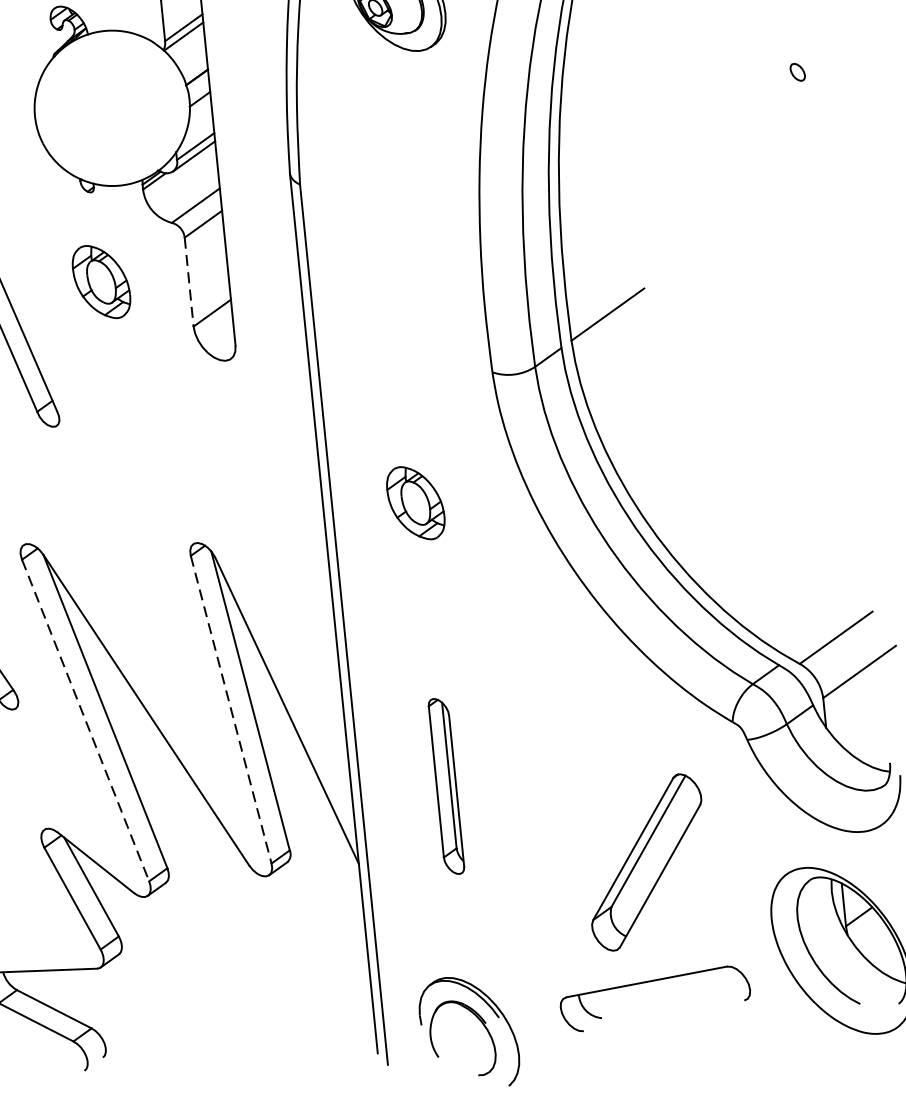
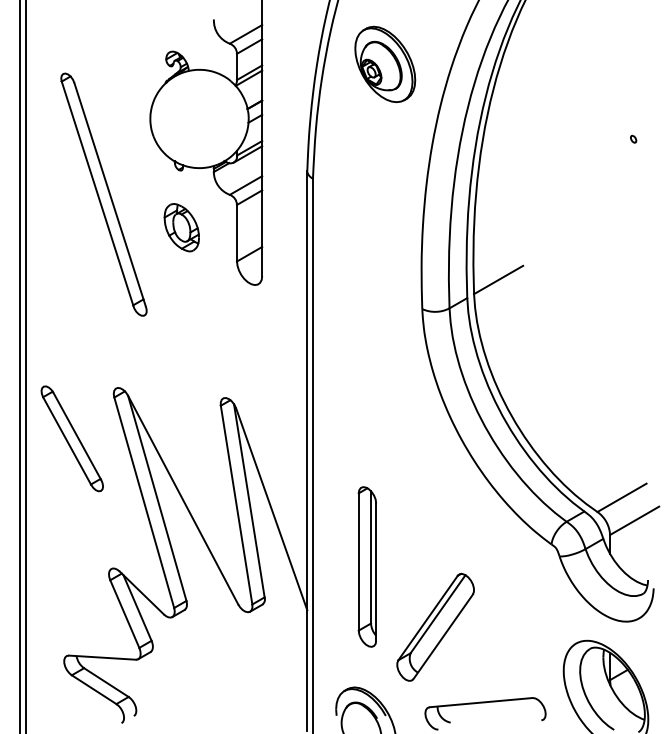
part: (797, 70) -> (633, 138), size x0.62
line: (189, 282) -> (237, 233), dashed -> solid
part: (415, 502) -> (365, 386), removed
line: (231, 710) -> (236, 505), dashed -> solid
line: (86, 721) -> (144, 503), dashed -> solid
part: (445, 785) -> (366, 566), size x1.43
part: (646, 861) -> (435, 626), moved

